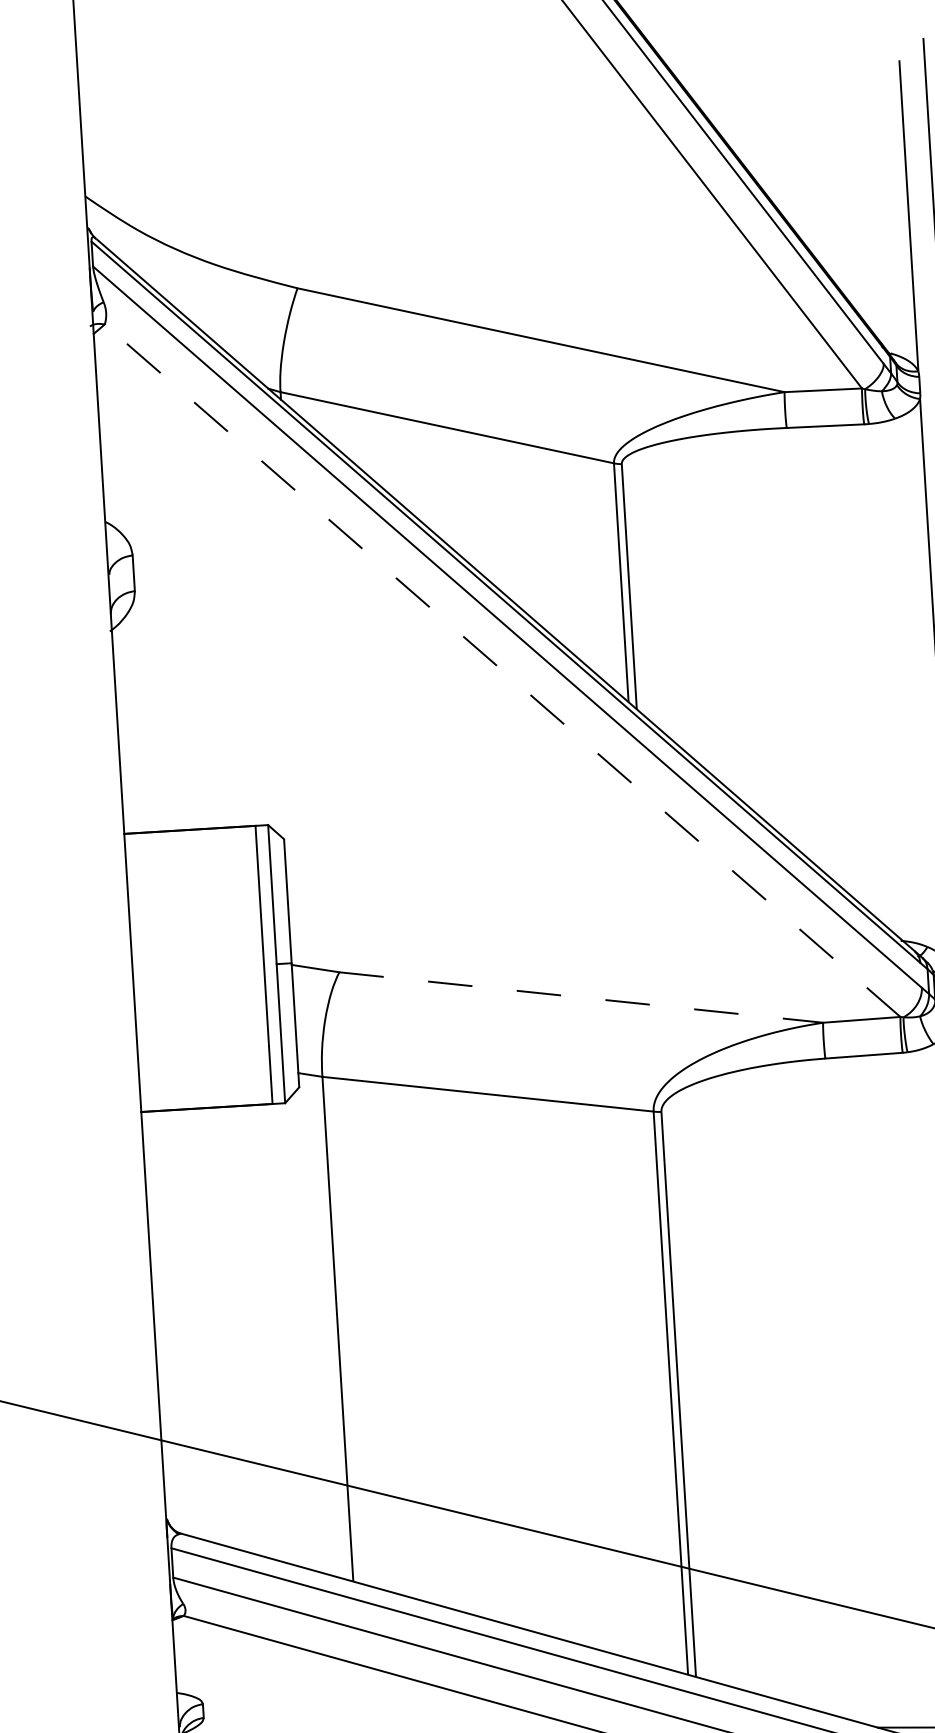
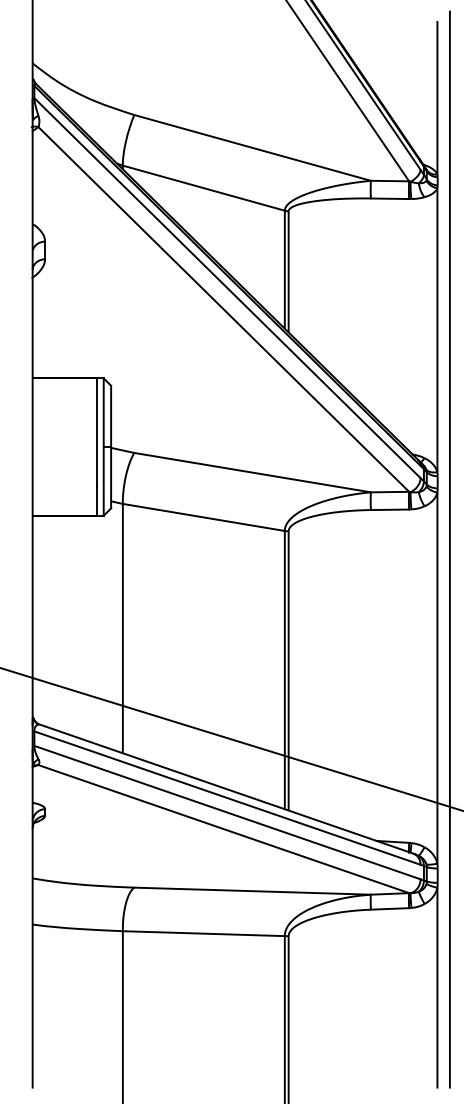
line: (502, 670) -> (223, 309), dashed -> solid
line: (580, 997) -> (252, 472), dashed -> solid

